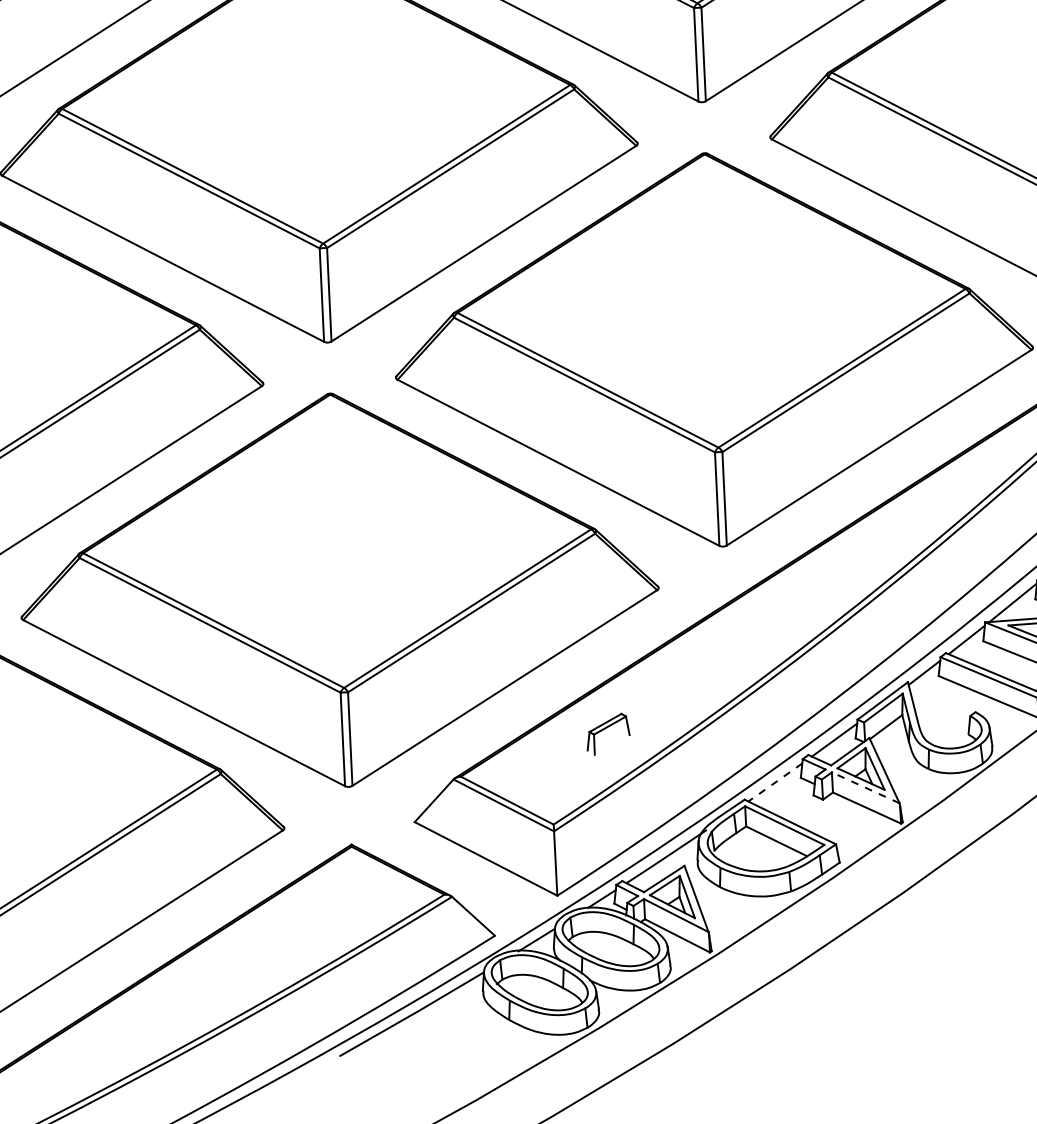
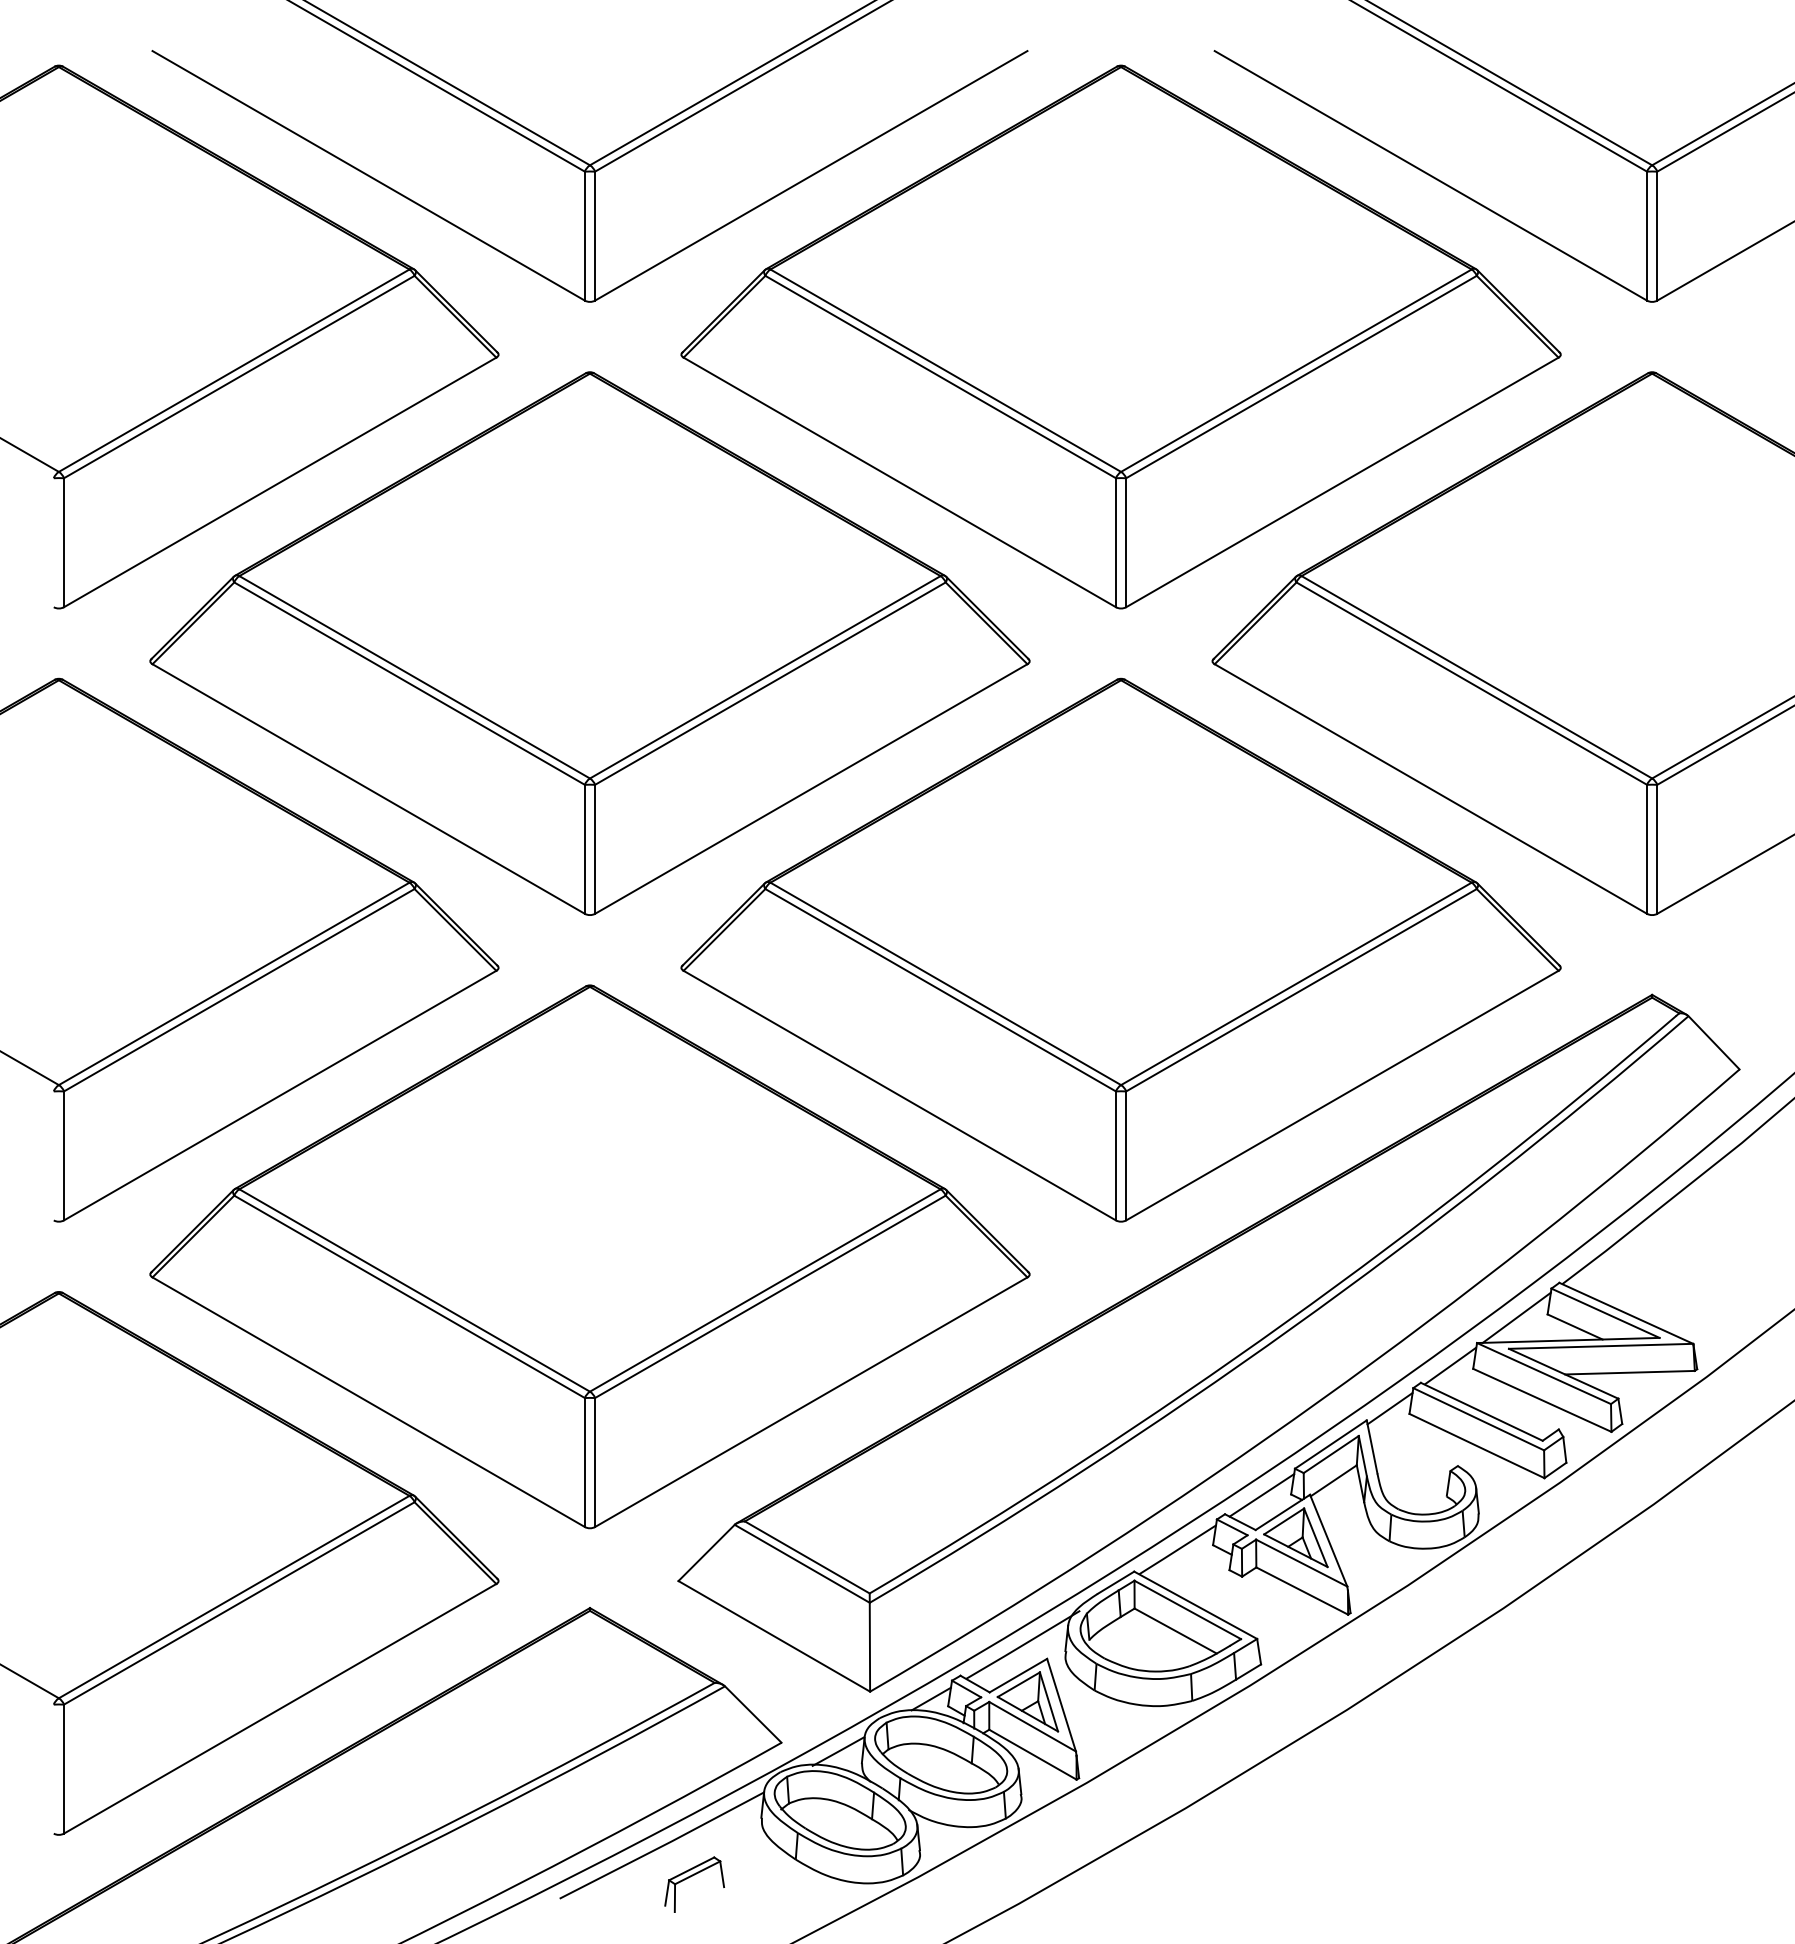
part: (604, 729) -> (690, 1877), moved
line: (774, 782) -> (1176, 1550), dashed -> solid
line: (865, 787) -> (1301, 1562), dashed -> solid

